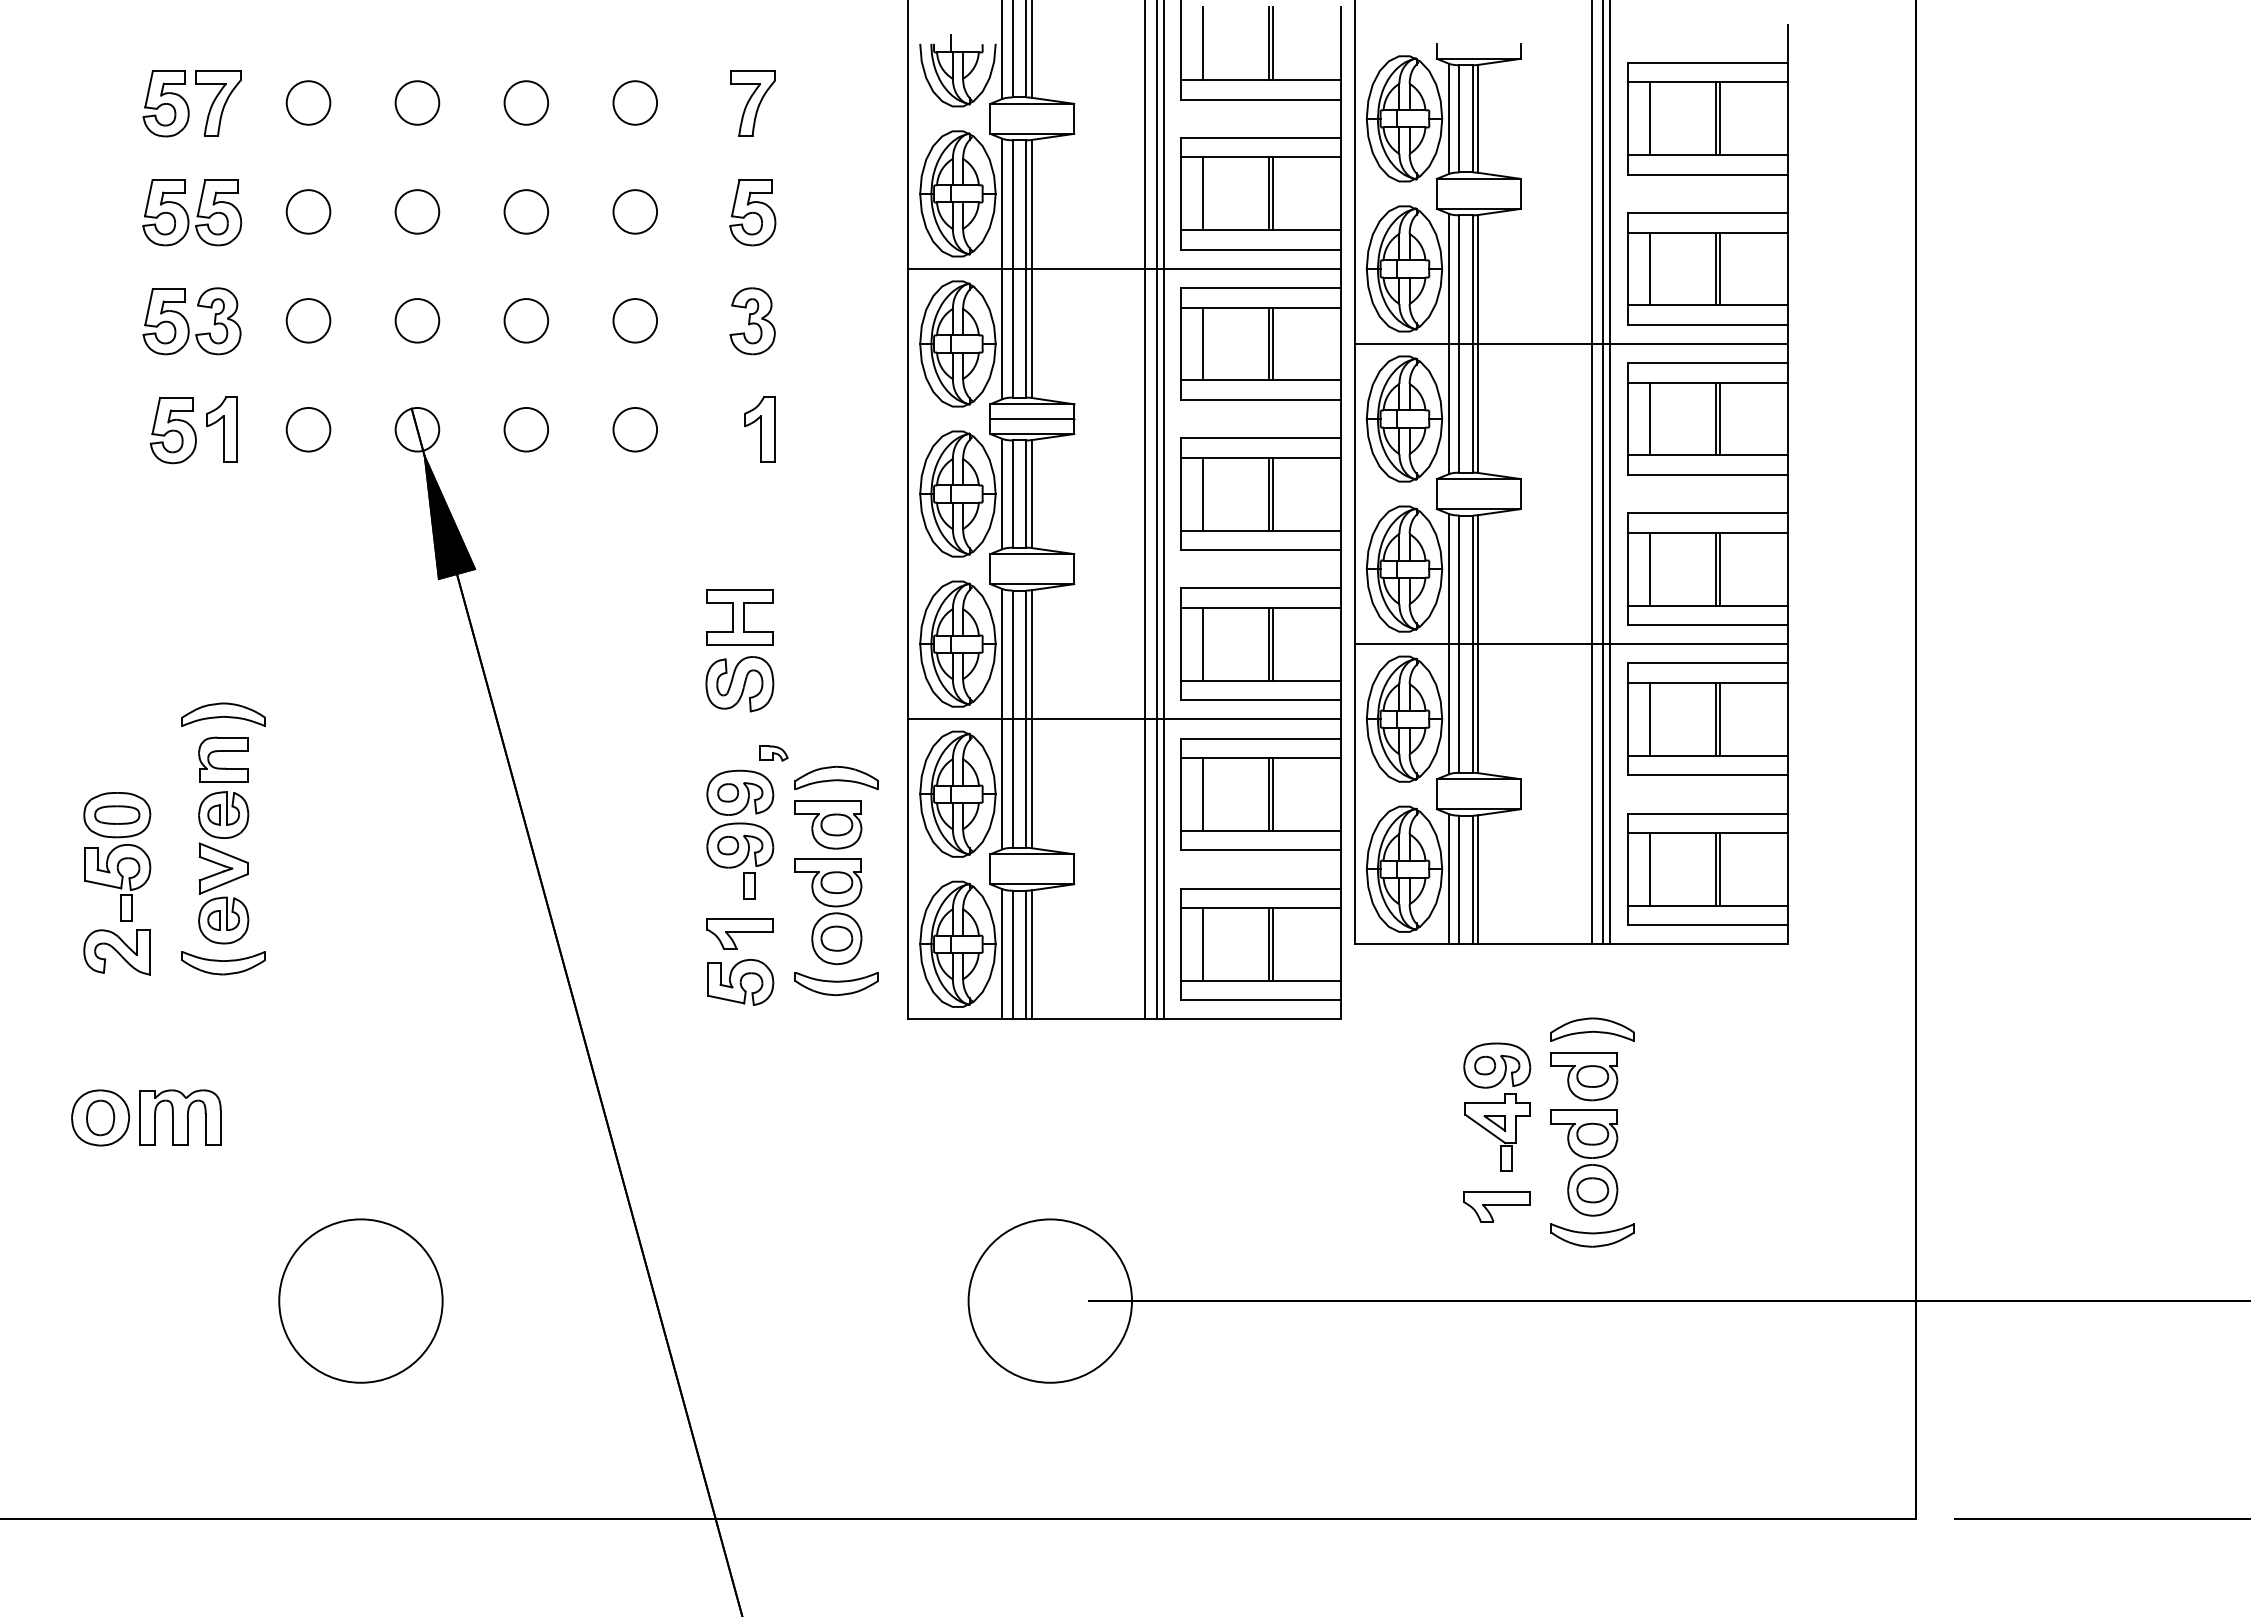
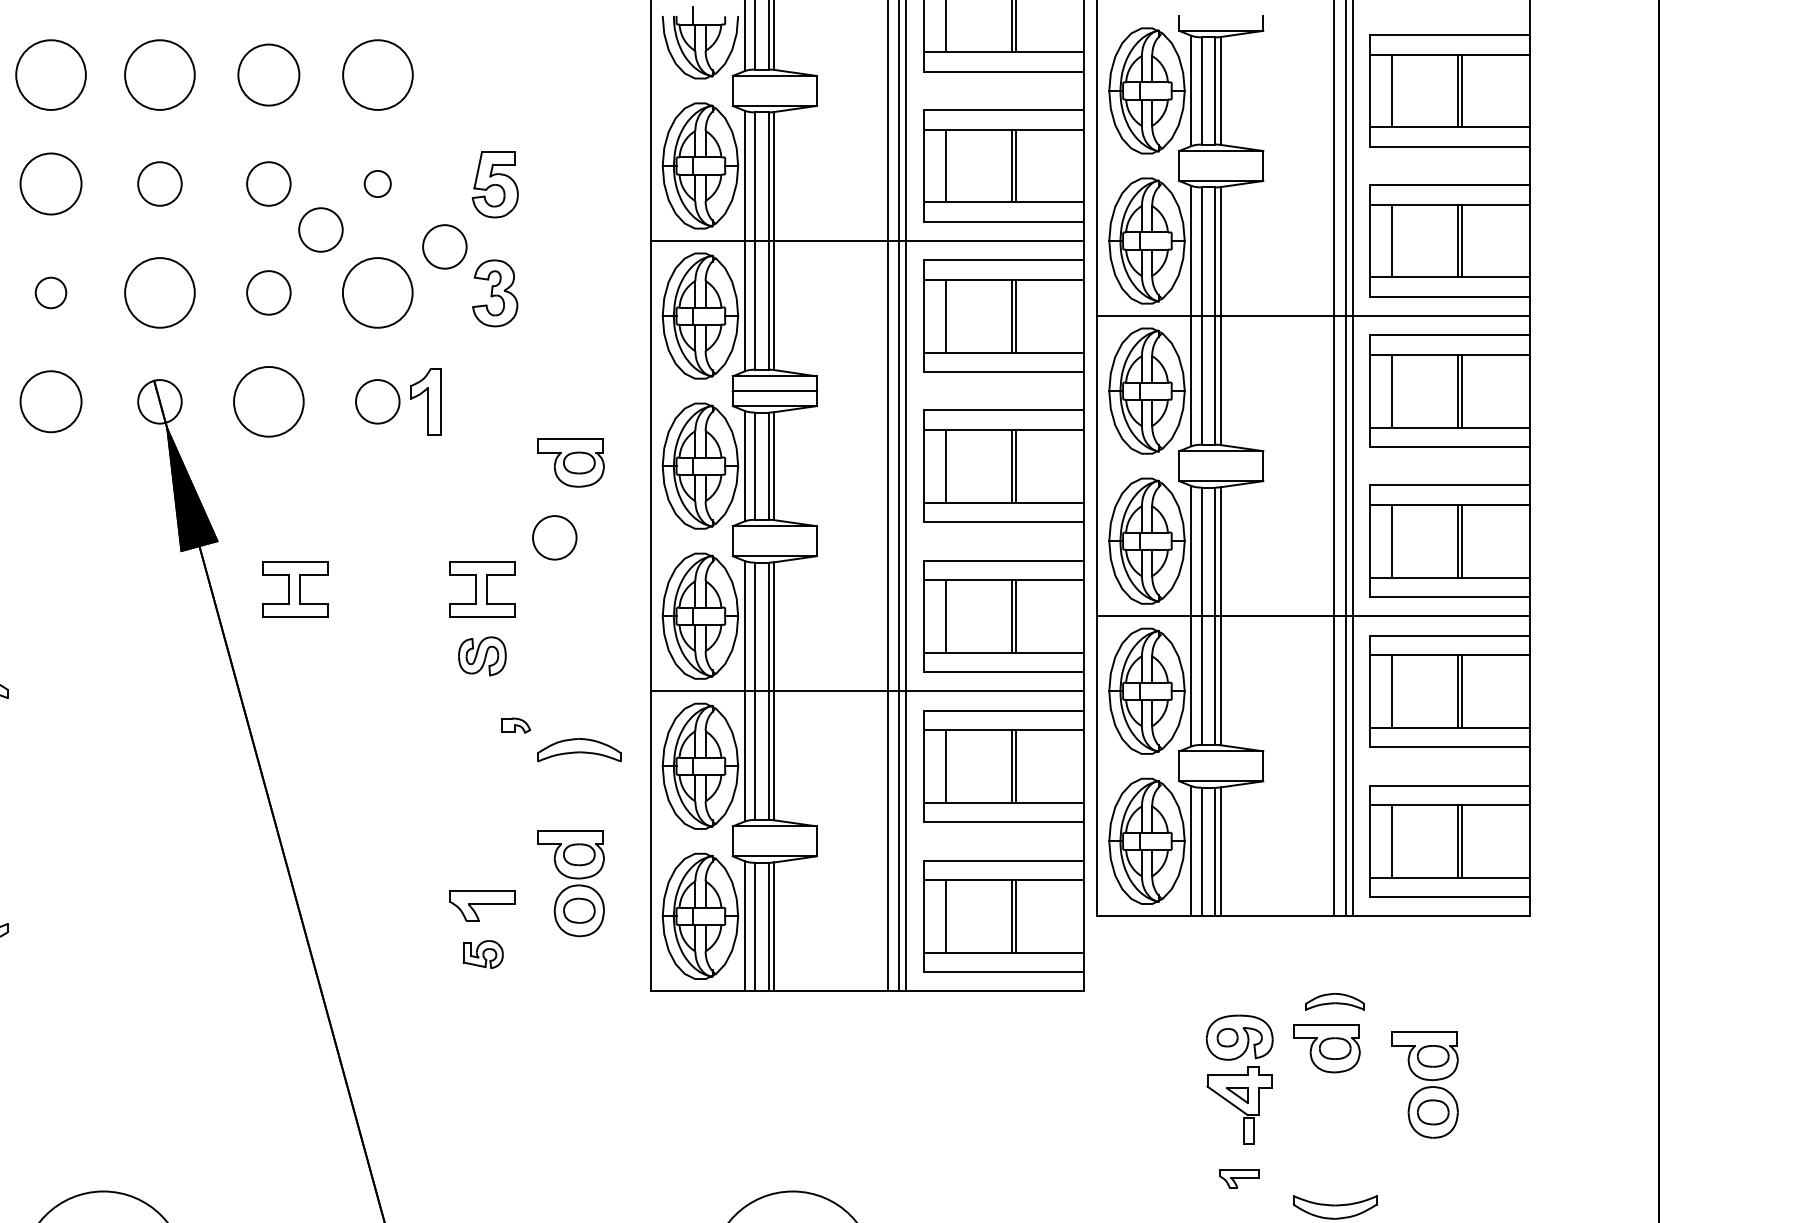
circle: (308, 102) -> (51, 74), size x1.6
circle: (417, 102) -> (160, 74), size x1.6
circle: (526, 102) -> (269, 74), size x1.4
circle: (634, 102) -> (377, 74), size x1.6
part: (752, 103) -> (495, 75), removed
circle: (308, 211) -> (51, 183), size x1.4
circle: (635, 211) -> (378, 183), size x0.6
circle: (578, 257) -> (321, 229), added
circle: (701, 274) -> (444, 246), added
circle: (308, 320) -> (51, 292), size x0.7
circle: (417, 320) -> (160, 292), size x1.6
circle: (635, 320) -> (378, 292), size x1.6
circle: (308, 429) -> (51, 401), size x1.4
circle: (526, 429) -> (269, 401), size x1.6
part: (759, 429) -> (426, 401), moved
circle: (811, 565) -> (554, 537), added
part: (552, 617) -> (295, 589), added
part: (739, 684) -> (482, 656), size x0.7
part: (828, 824) -> (571, 462), moved
part: (740, 834) -> (483, 806), removed
part: (740, 982) -> (483, 954), size x0.6
part: (836, 984) -> (579, 956), removed
part: (1592, 1029) -> (1335, 1001), size x0.7
part: (1584, 1162) -> (1425, 1084), moved
part: (1496, 1206) -> (1239, 1178), size x0.6

